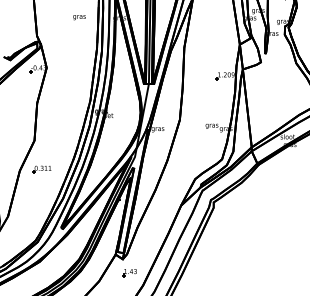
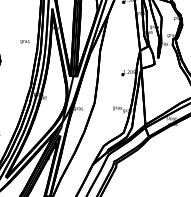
text: (79, 17) -> (25, 42), moved

